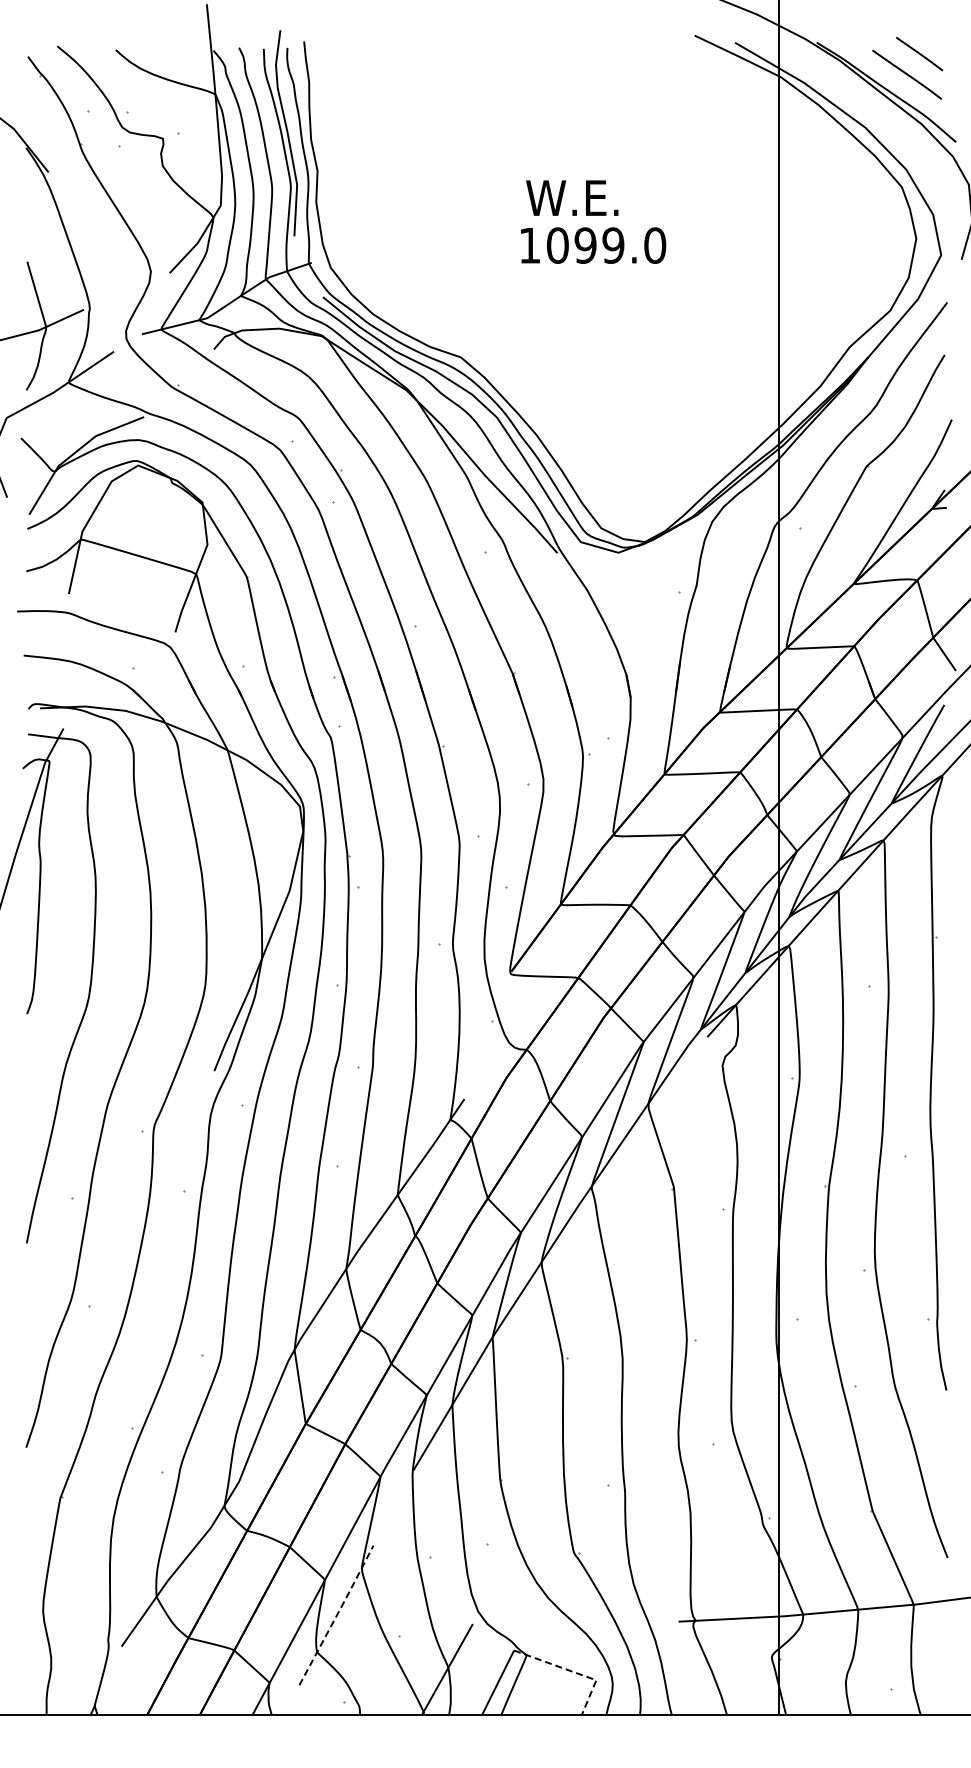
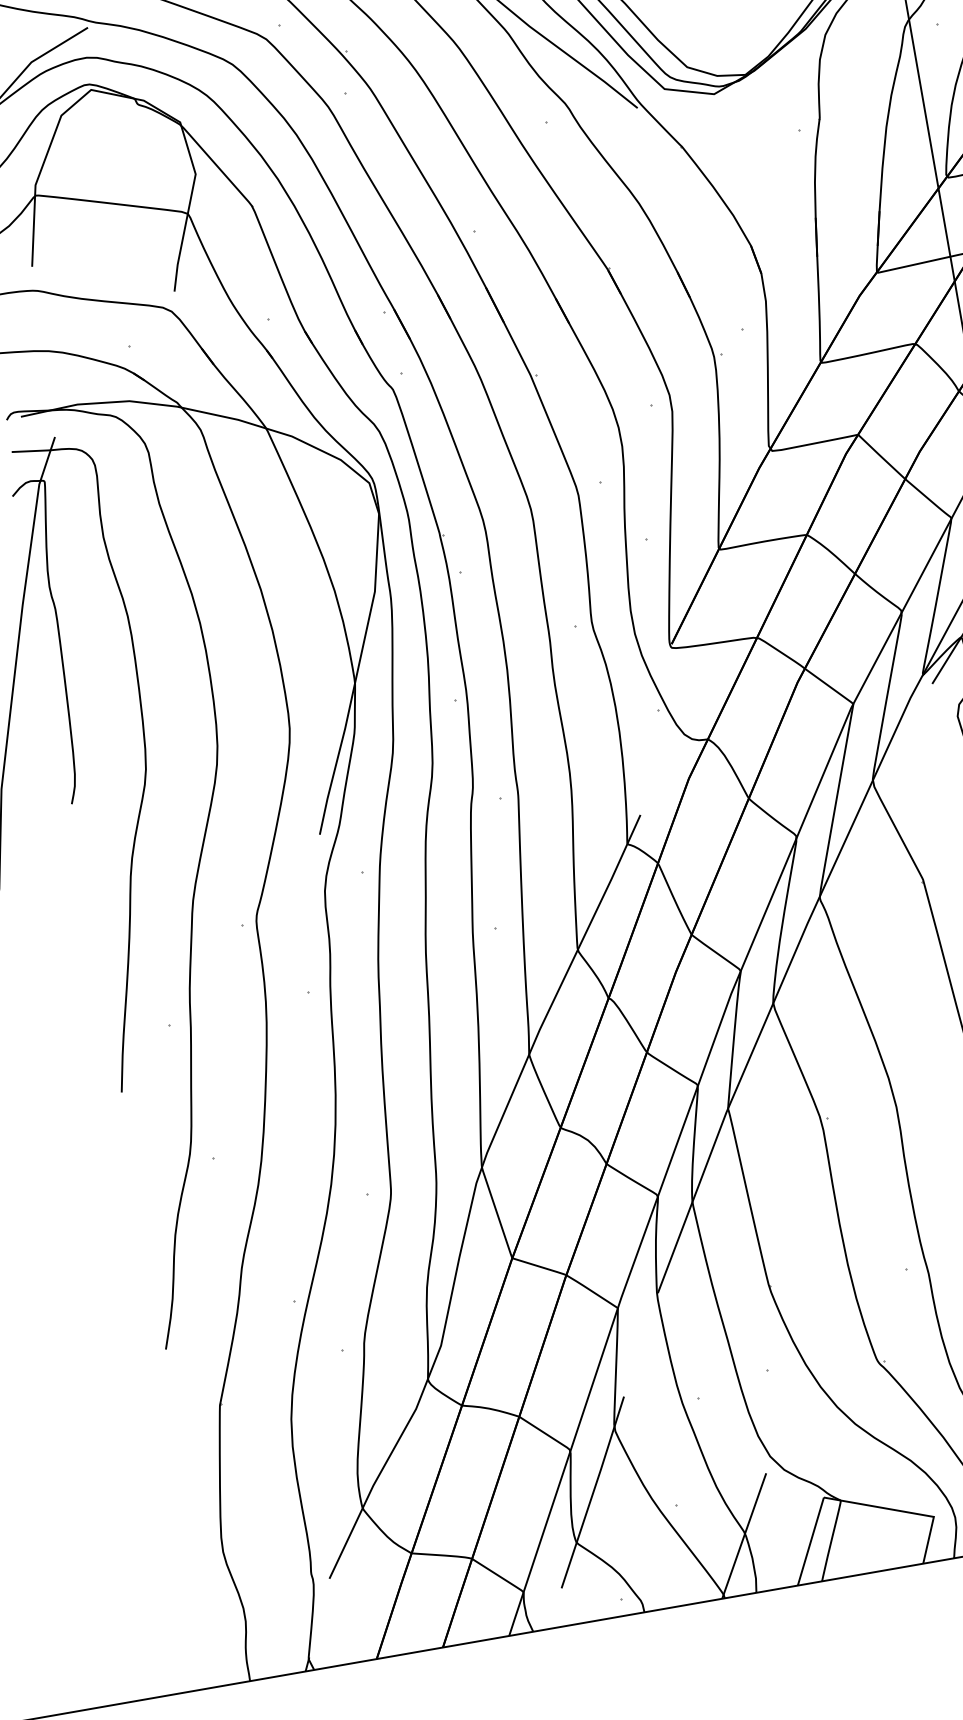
line: (337, 1614) -> (593, 1490), dashed -> solid
line: (573, 1672) -> (903, 1512), dashed -> solid

